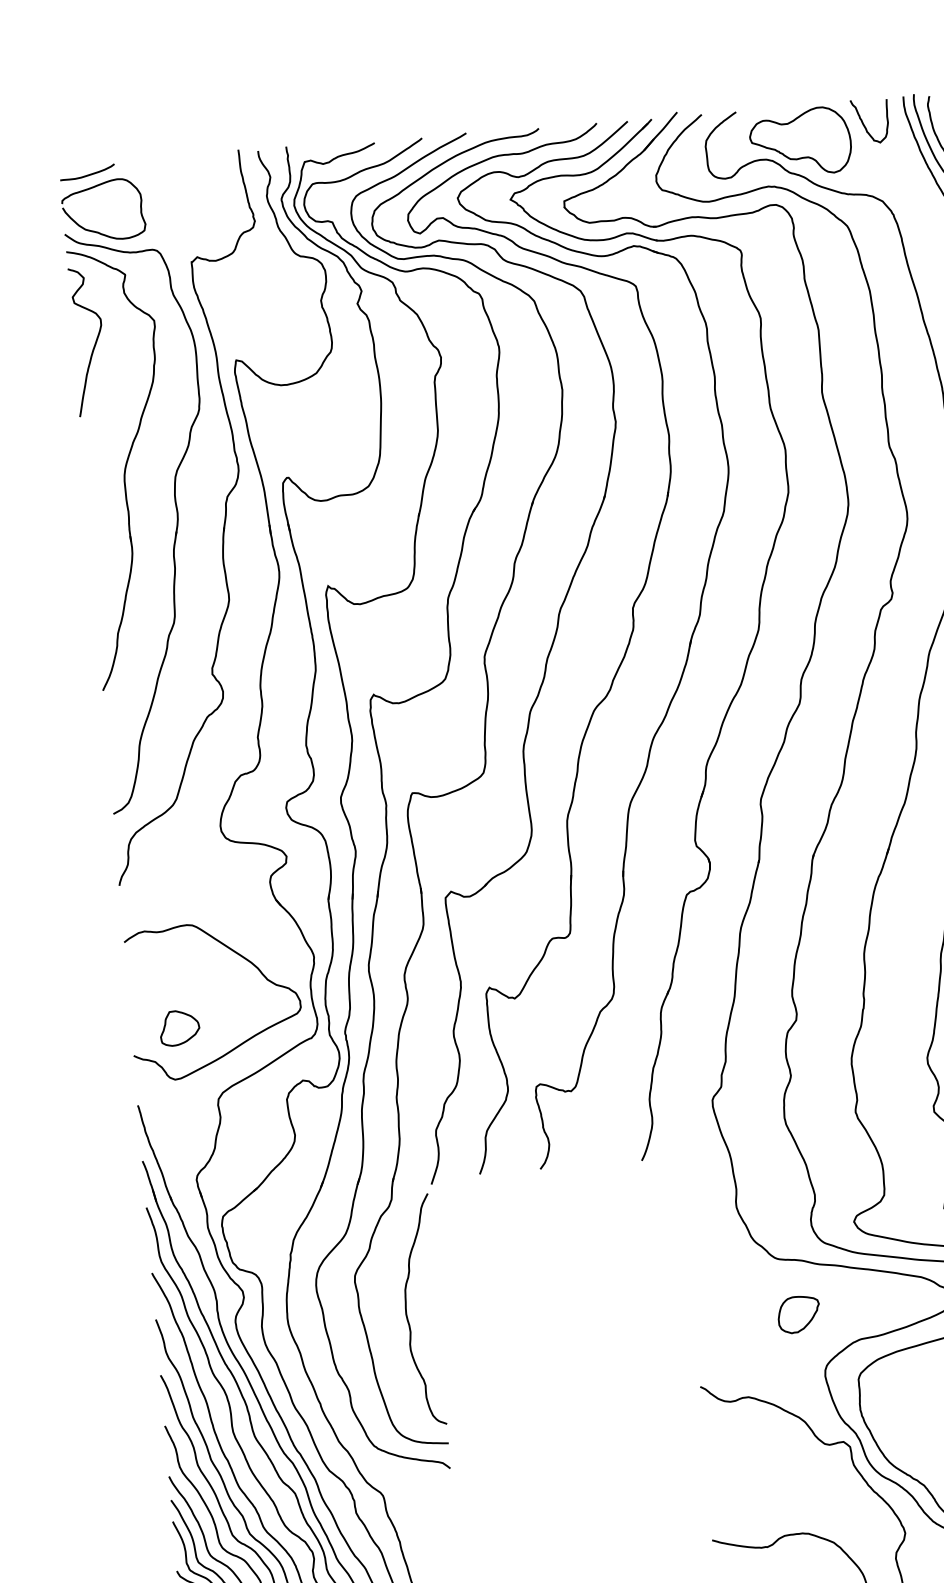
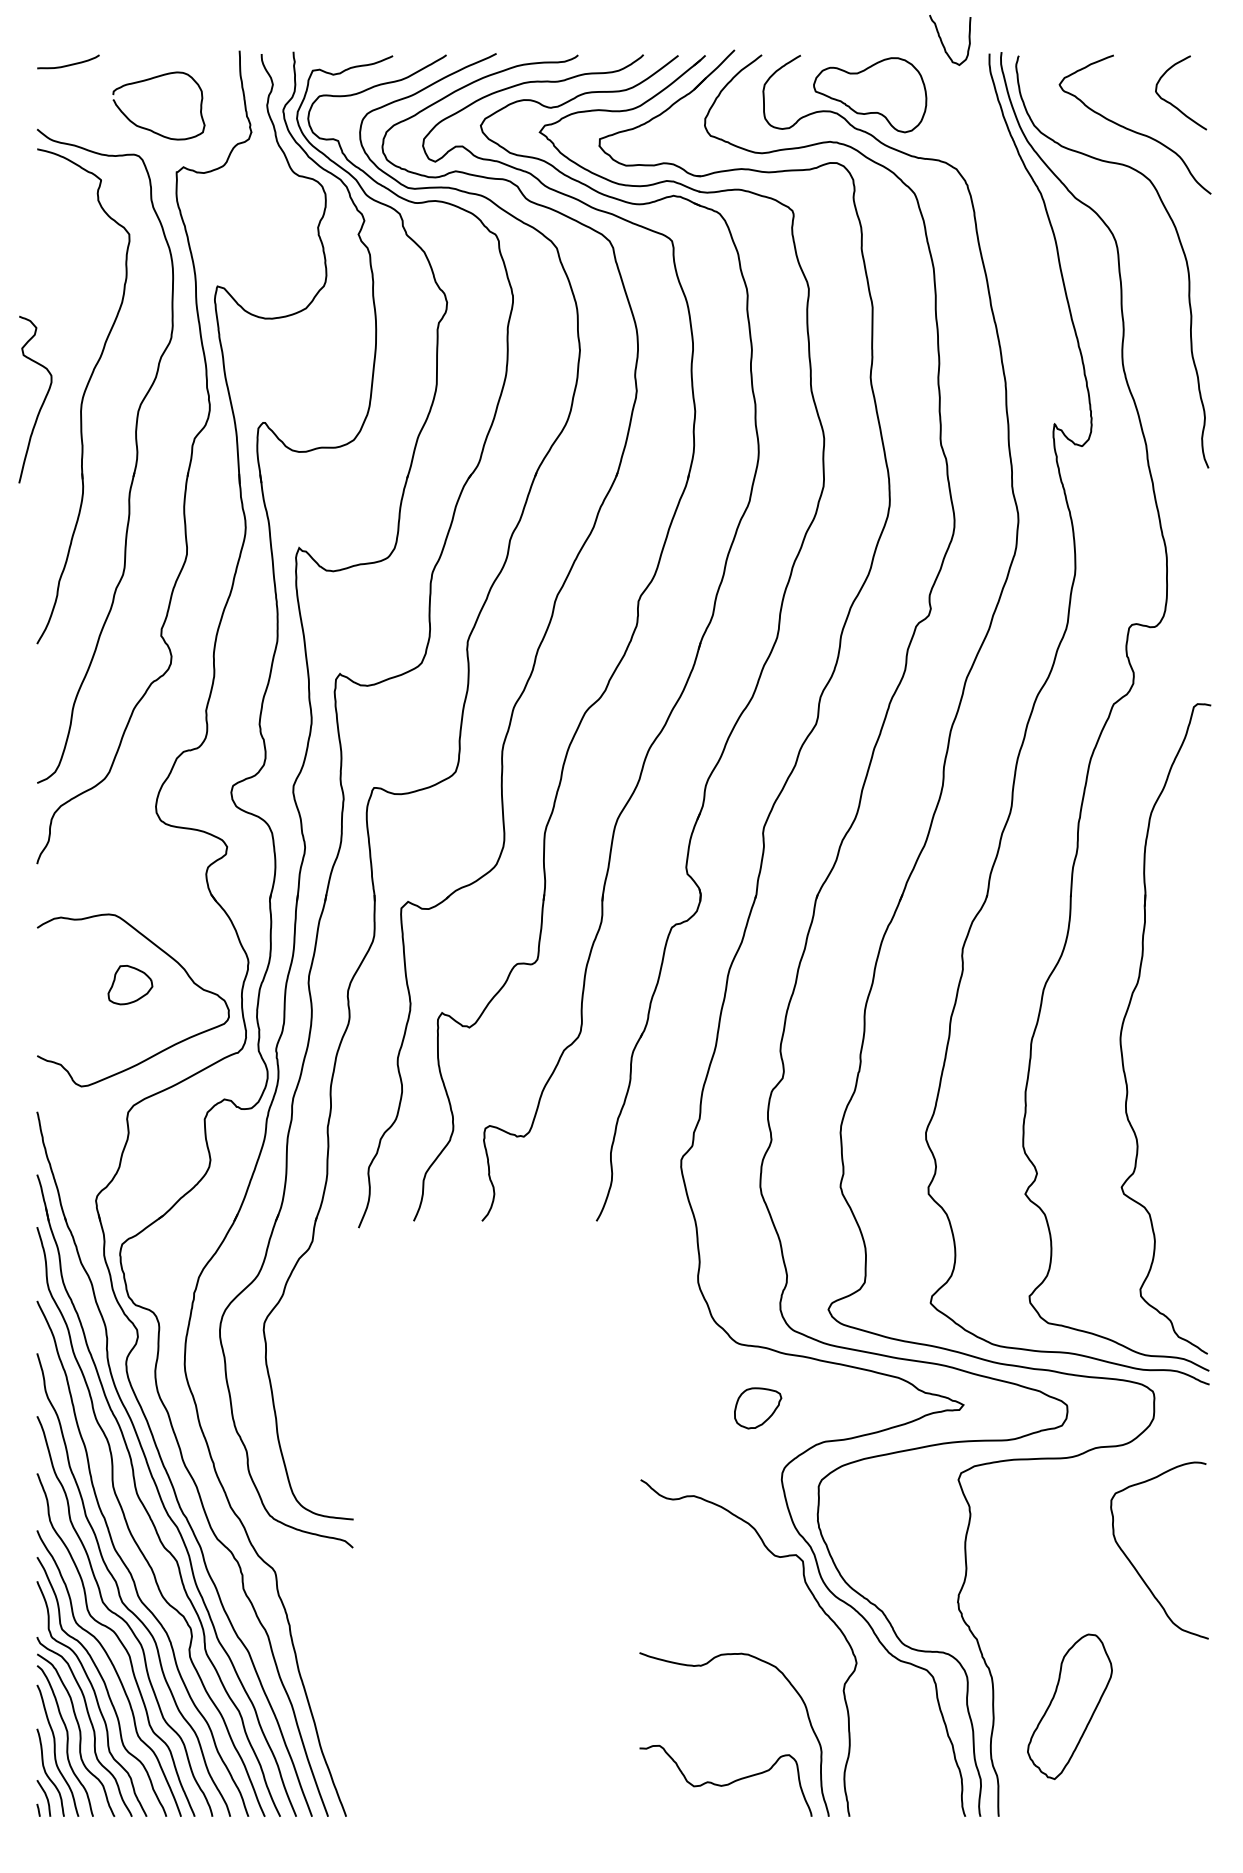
curve: (863, 122) -> (942, 40), moved
curve: (98, 231) -> (151, 129), moved
curve: (94, 343) -> (42, 402), moved
part: (179, 1028) -> (130, 985), moved
curve: (407, 1311) -> (319, 1367), removed

